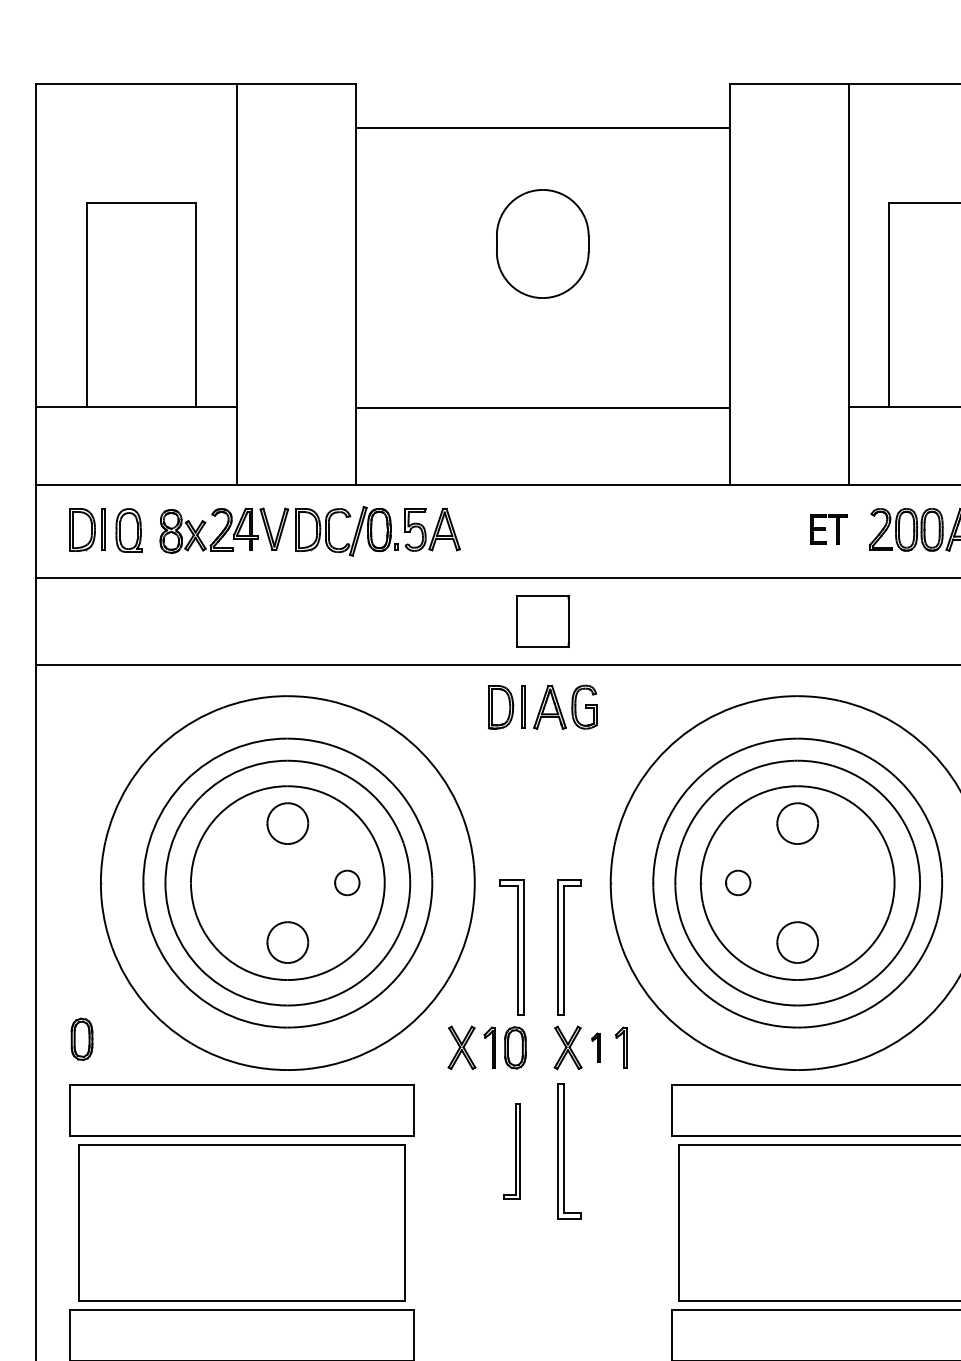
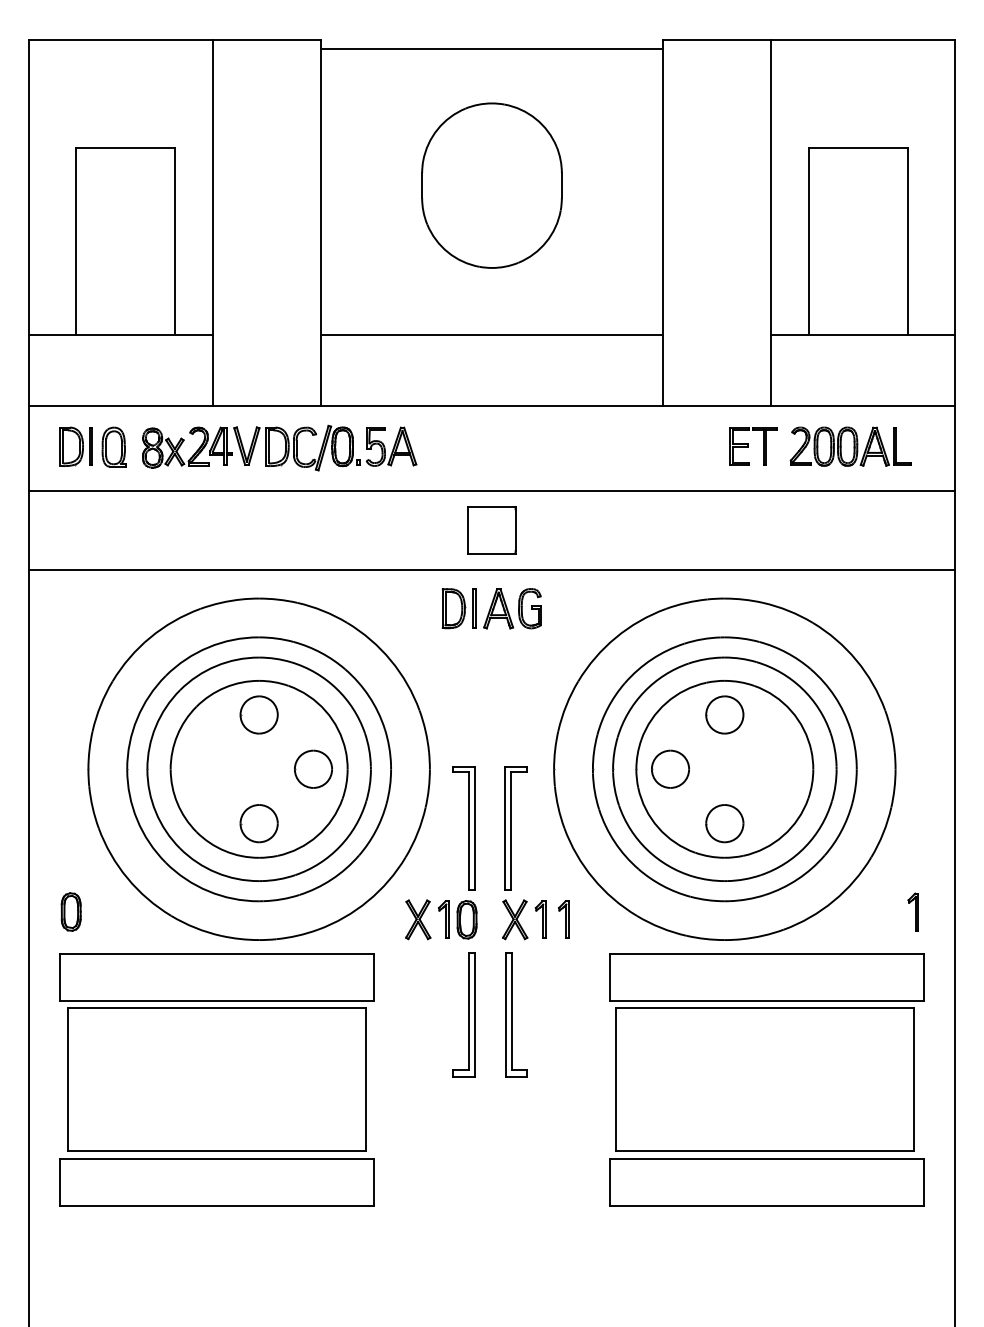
line: (542, 128) -> (491, 49), moved
part: (542, 243) -> (491, 185), size x1.67
part: (829, 529) -> (753, 446), size x1.43
part: (347, 882) -> (313, 768), size x1.67
part: (738, 882) -> (670, 768), size x1.67
part: (595, 1047) -> (540, 919), size x1.43
part: (511, 1151) -> (463, 1014), size x1.43

